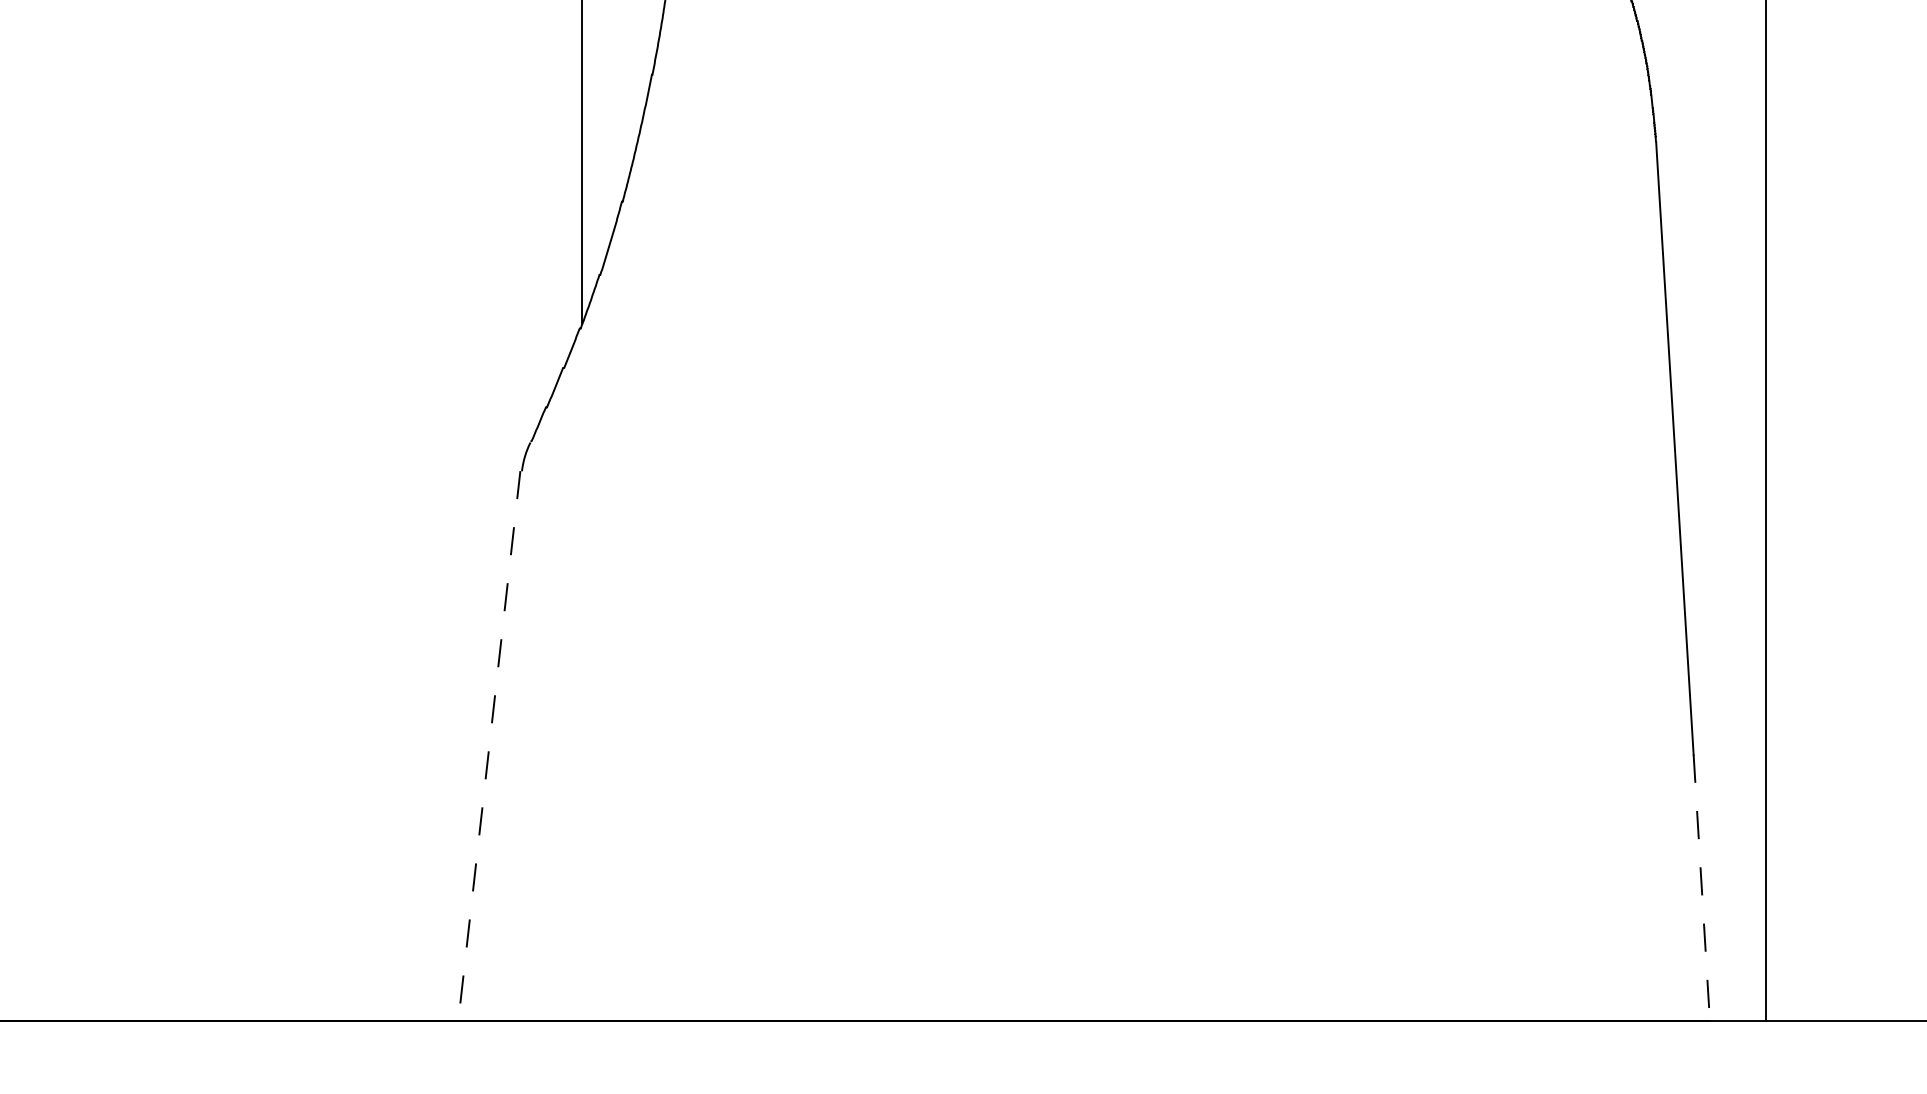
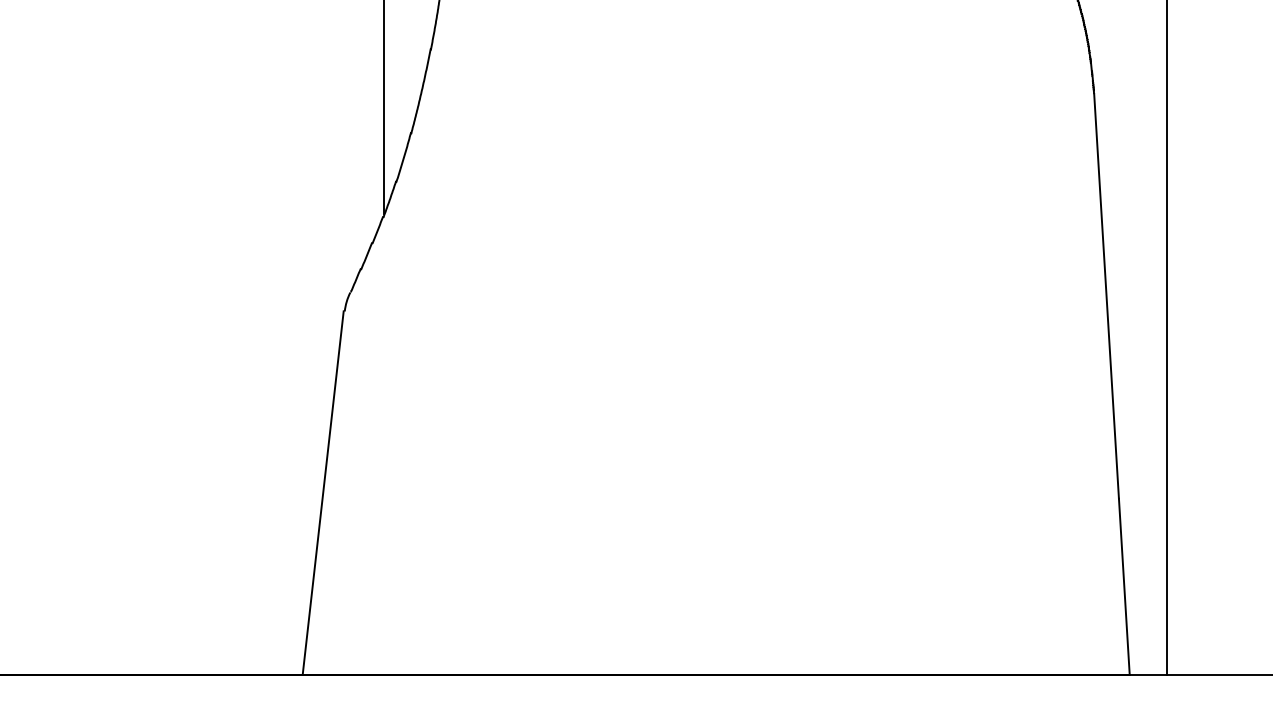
line: (489, 746) -> (323, 493), dashed -> solid
line: (1702, 889) -> (1124, 587), dashed -> solid

